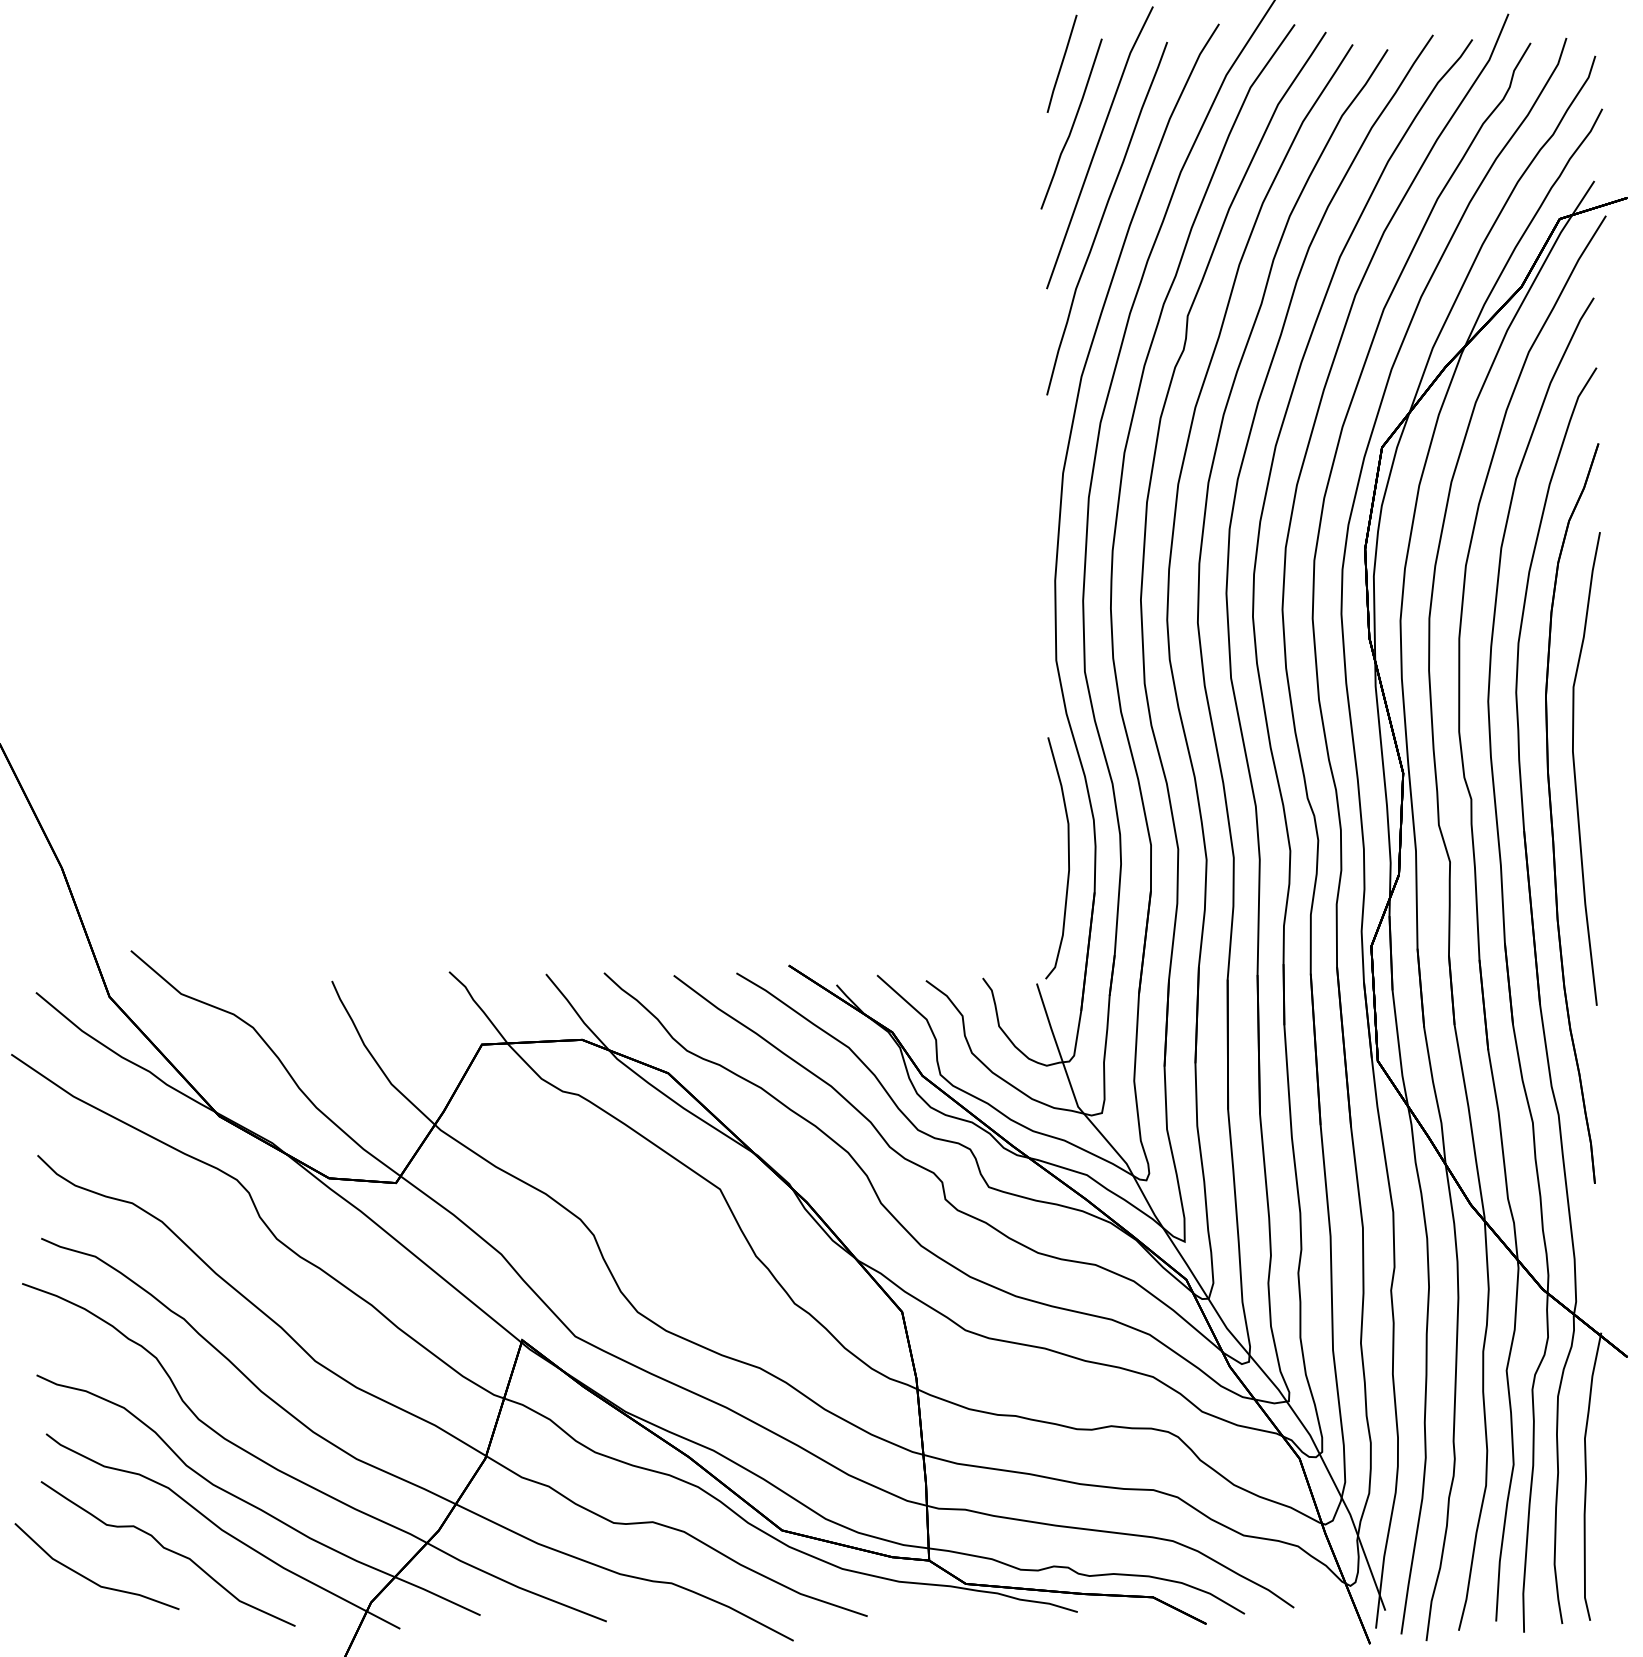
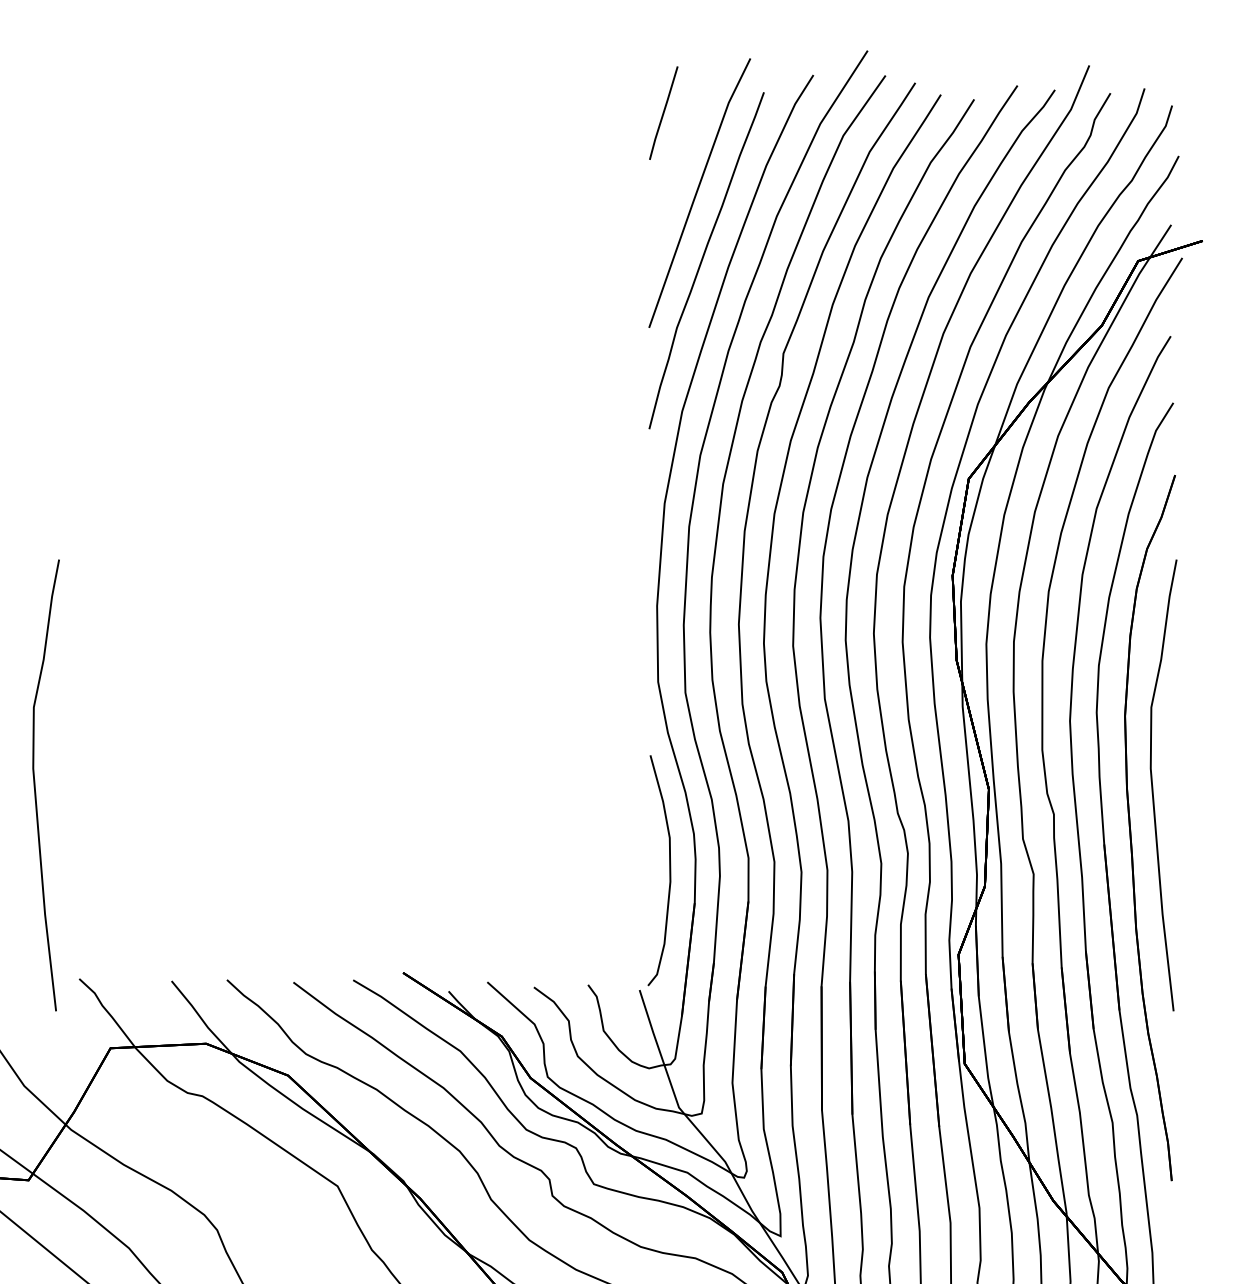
part: (1071, 123) -> (672, 169), removed
part: (403, 768) -> (35, 784), added

